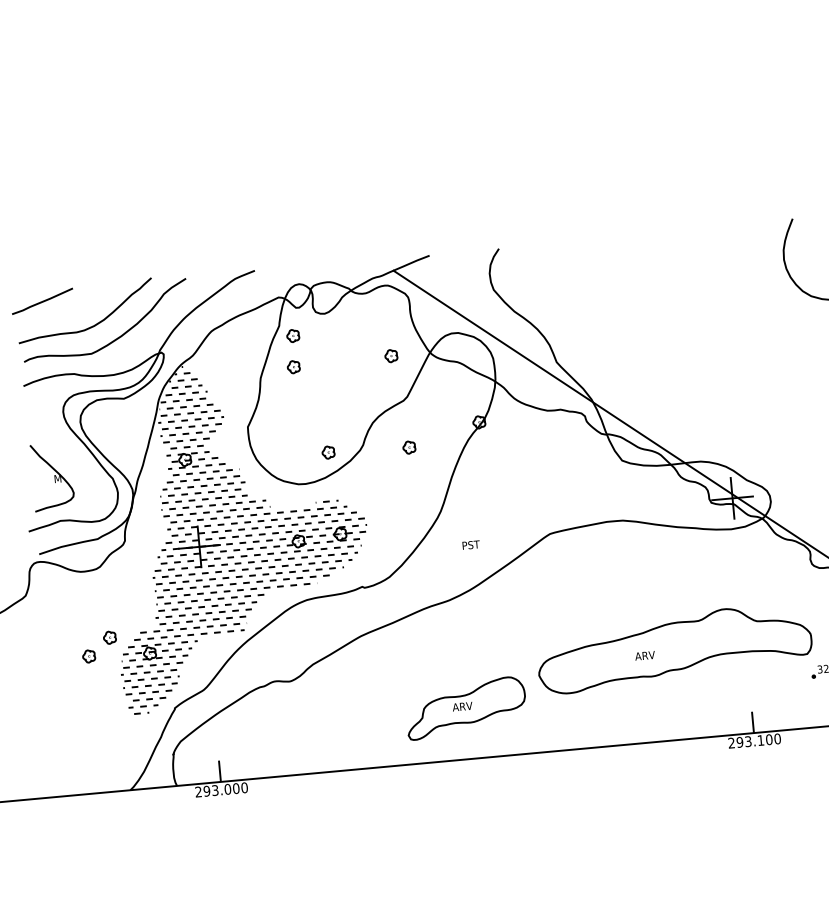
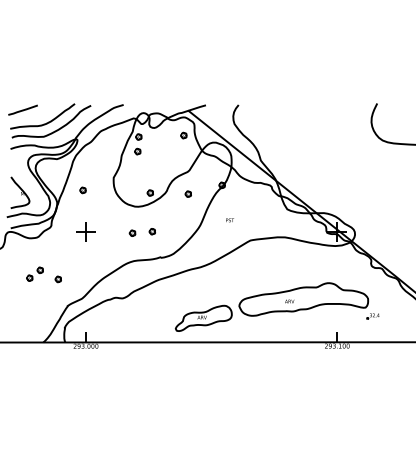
part: (390, 355) -> (183, 135), moved
hatch: (237, 532) -> (104, 226), removed
text: (469, 545) -> (229, 220), moved

